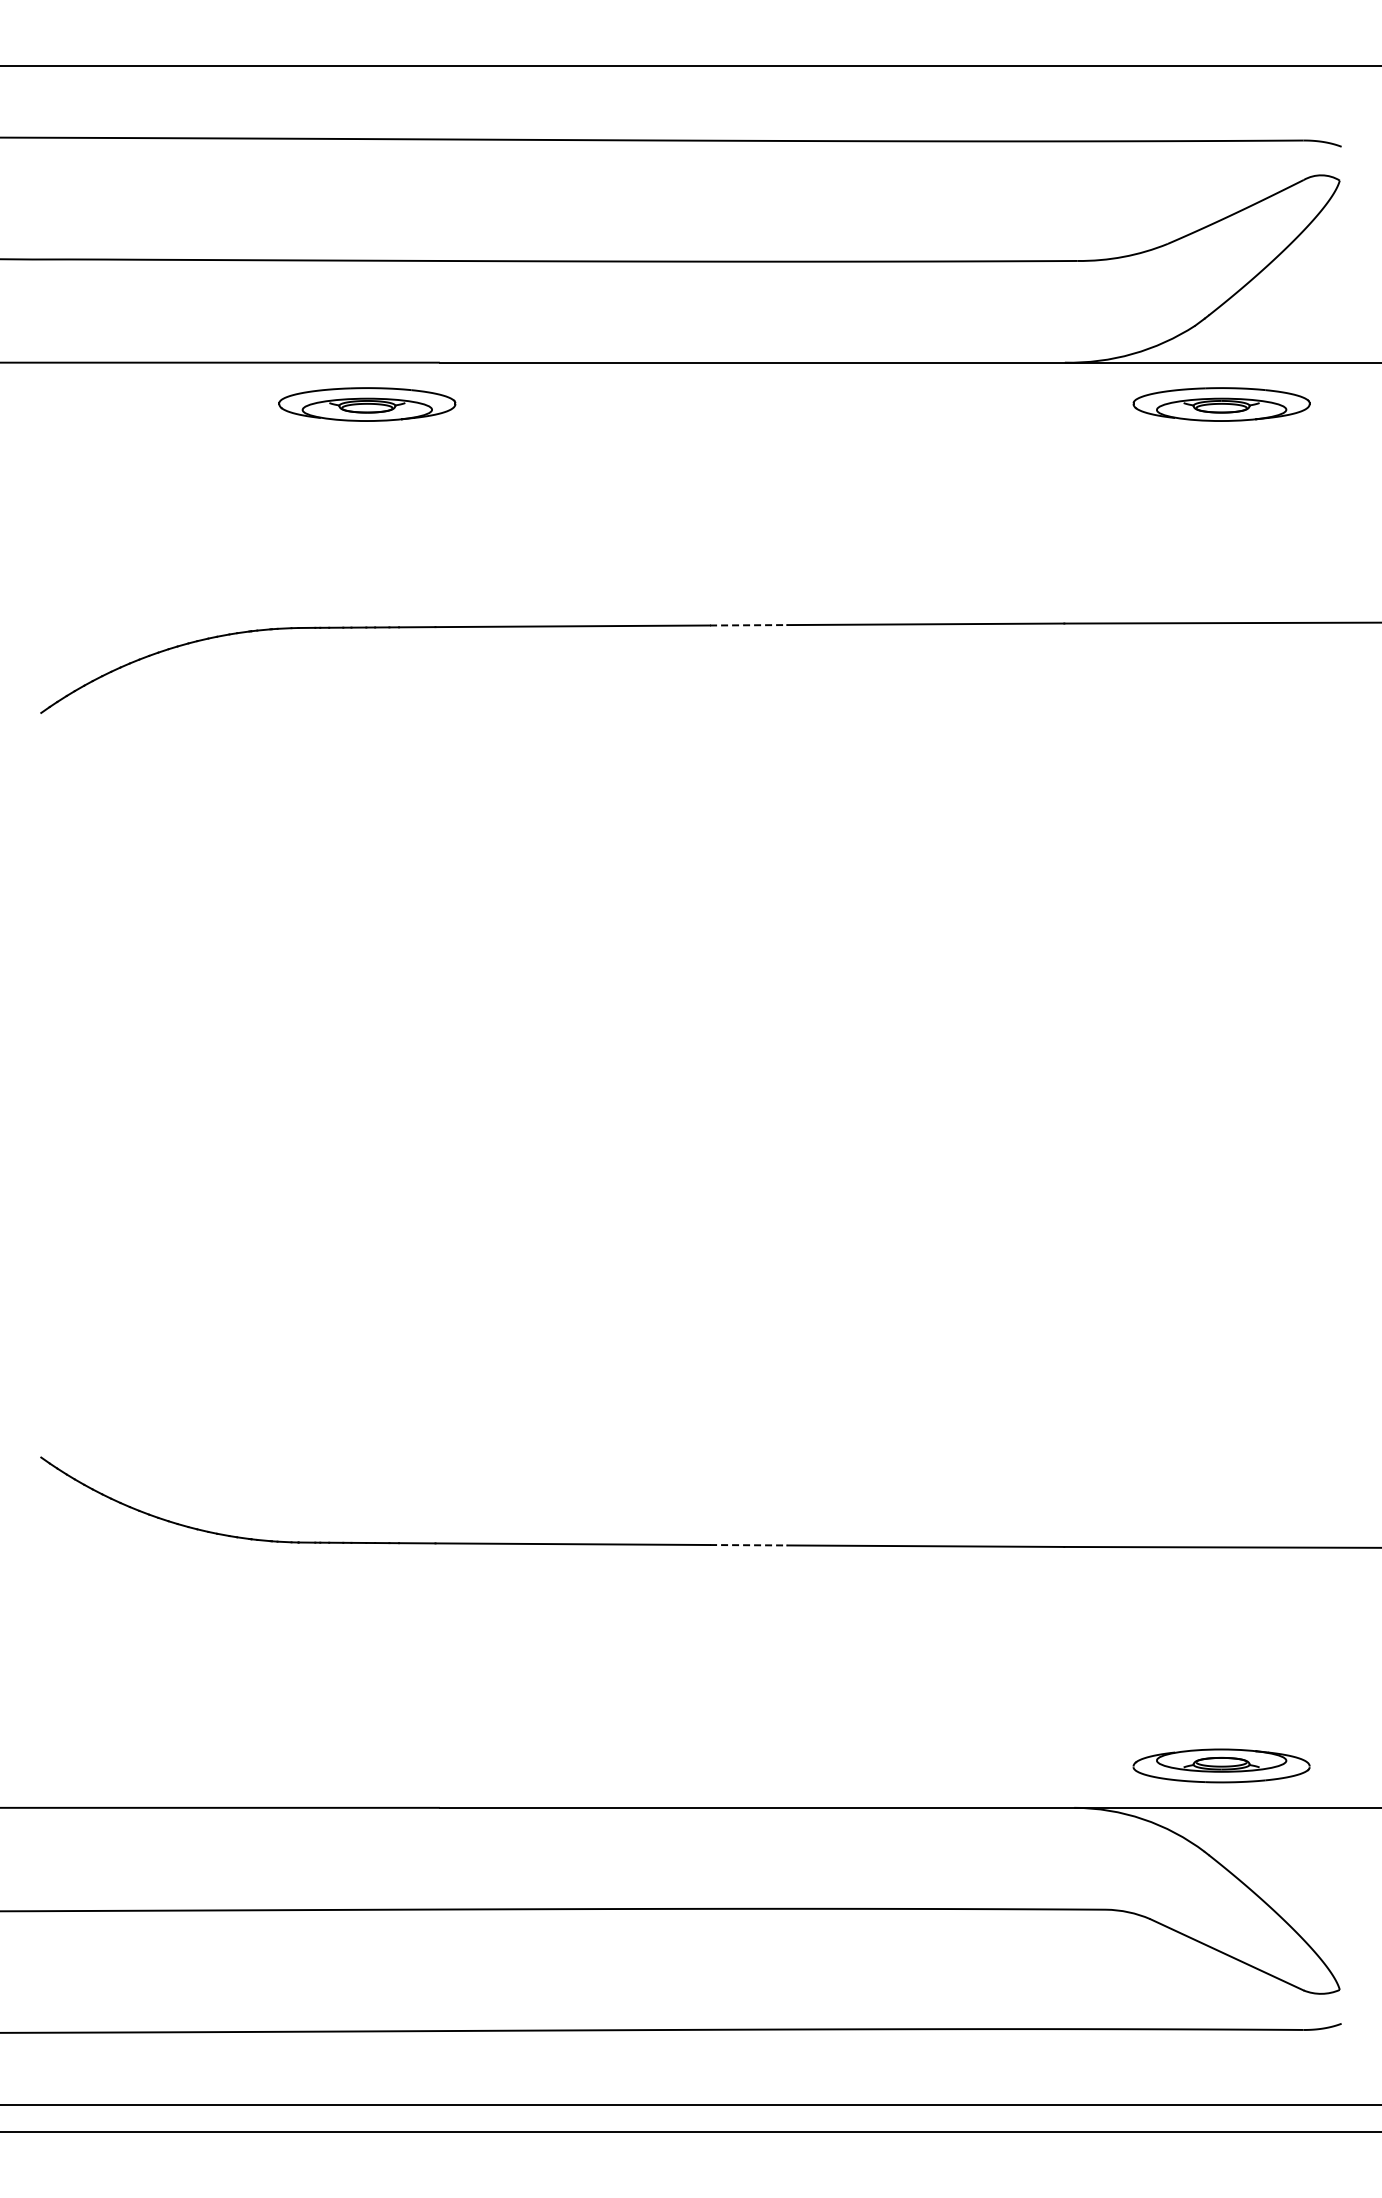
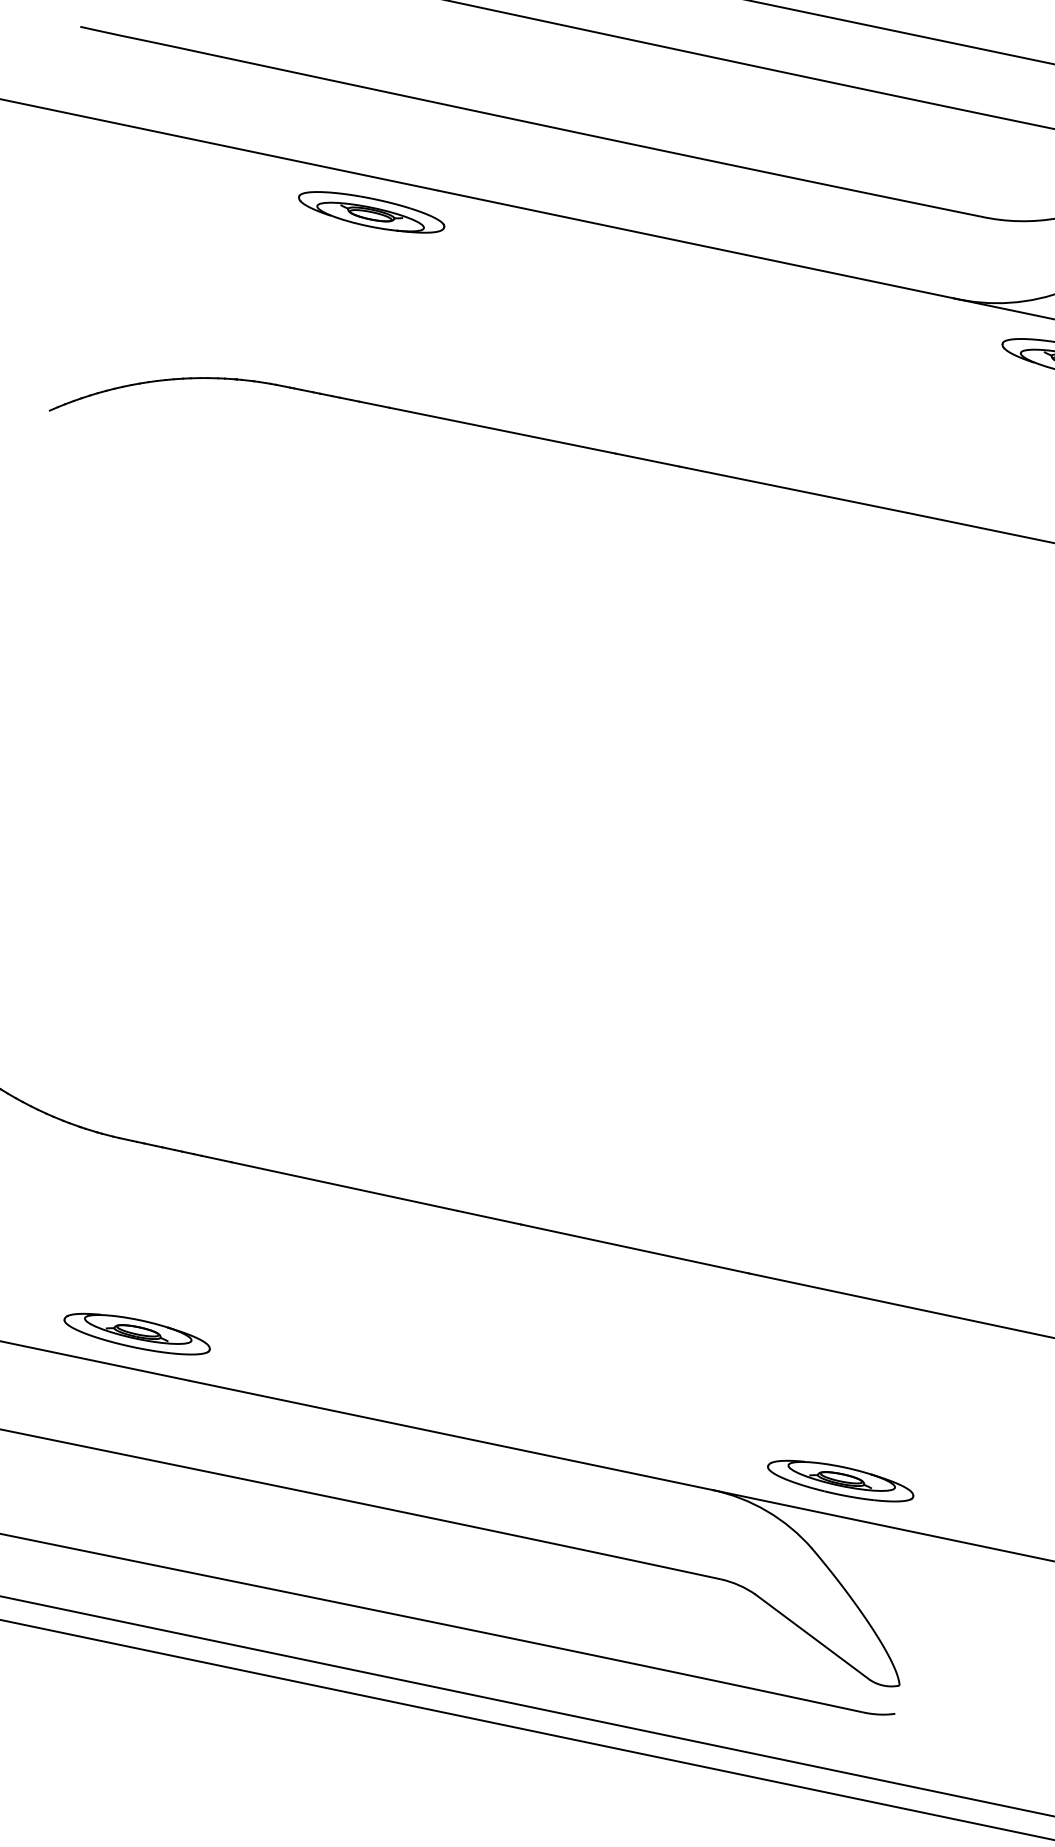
line: (748, 625) -> (647, 460), dashed -> solid
line: (748, 1545) -> (489, 1217), dashed -> solid
part: (367, 1765) -> (137, 1333), added

